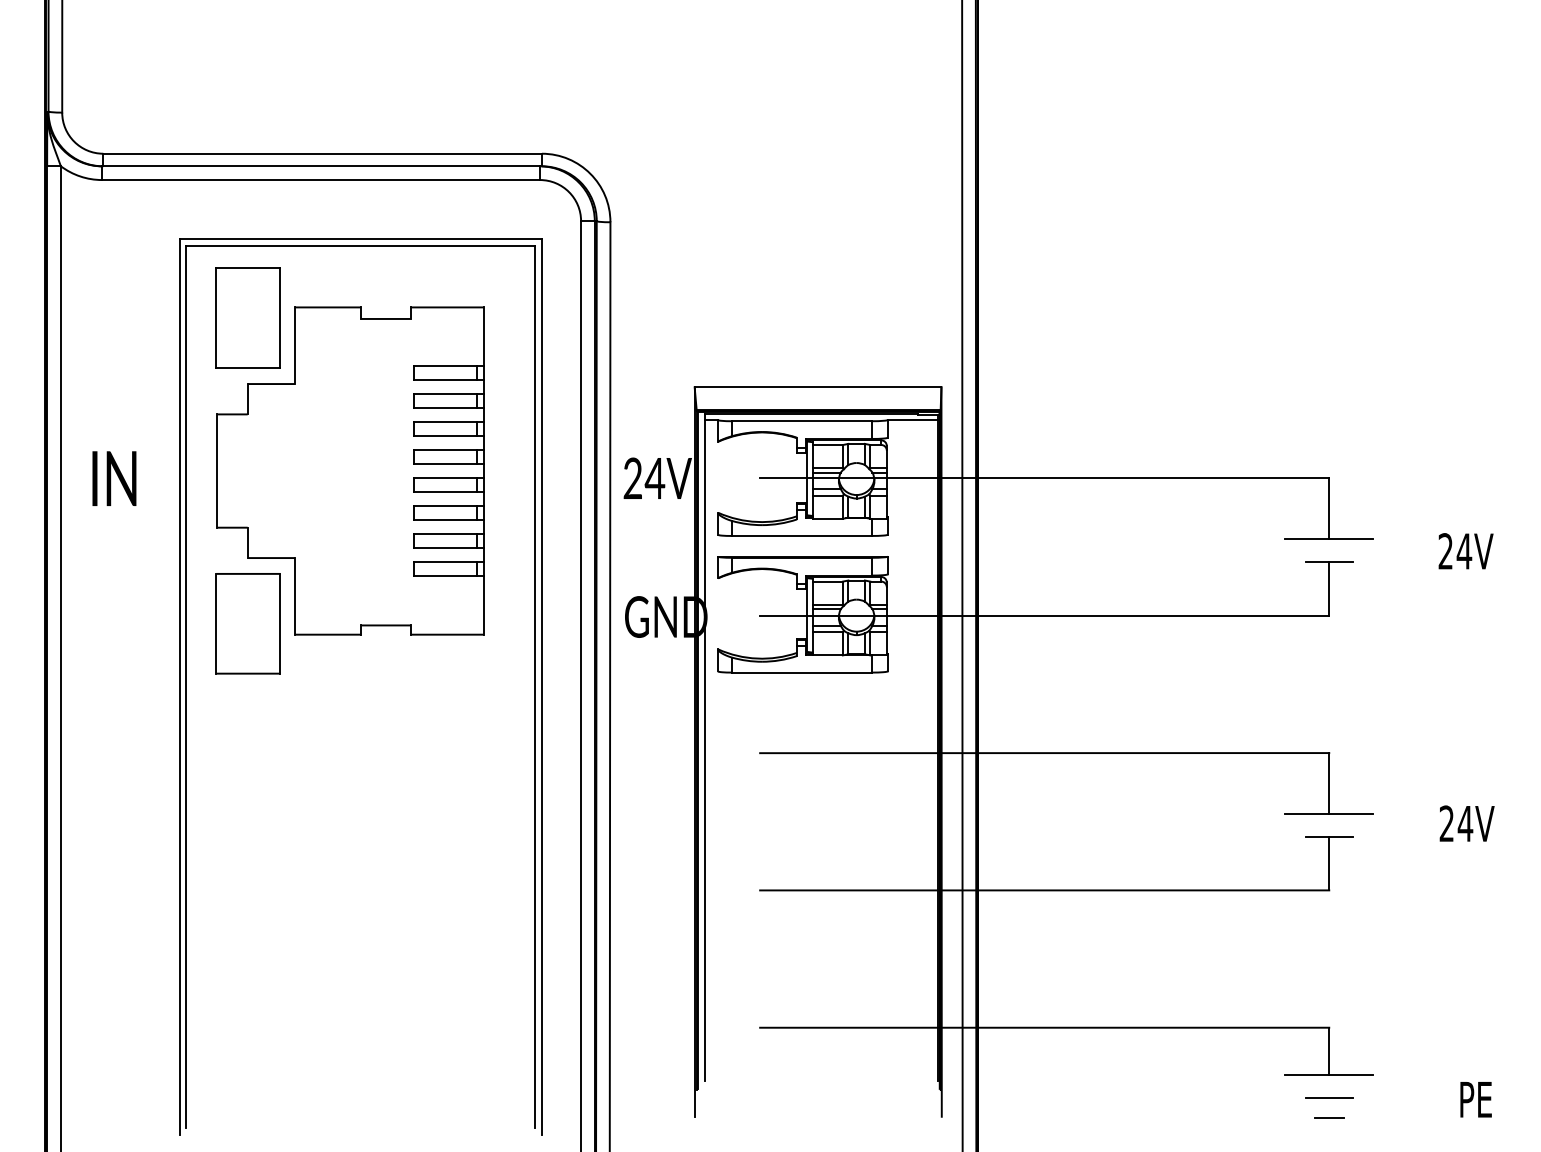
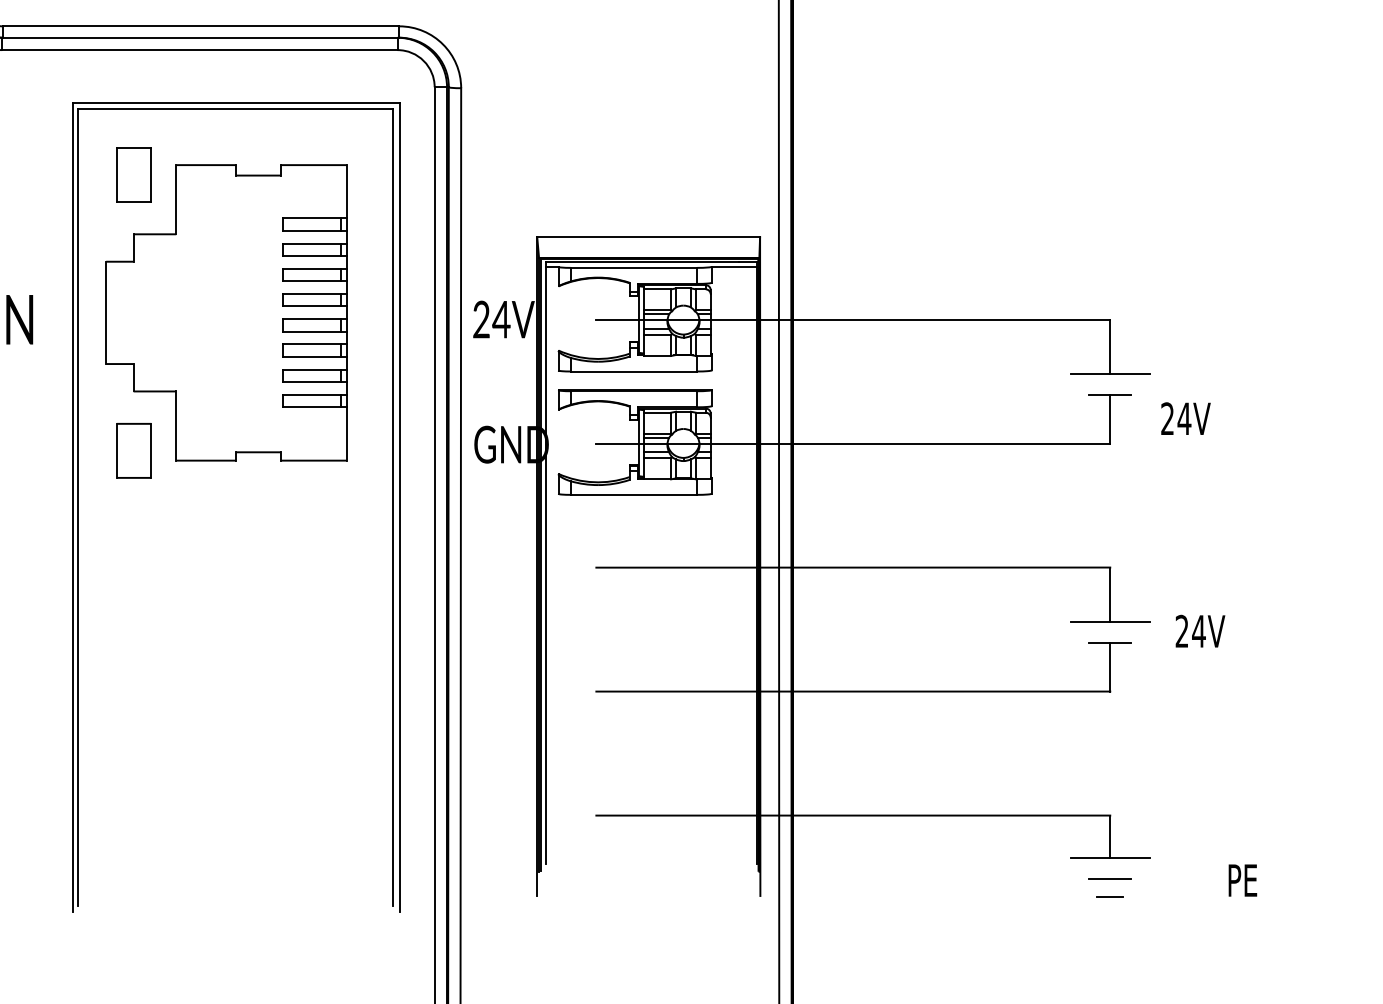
part: (247, 317) -> (133, 174), size x0.6
text: (1465, 551) -> (1185, 418), moved
part: (247, 623) -> (133, 450), size x0.6
text: (1466, 823) -> (1199, 631), moved

